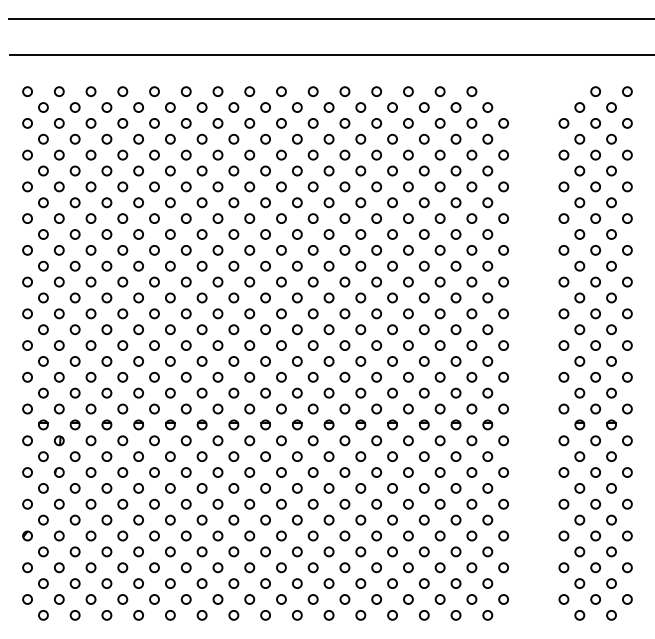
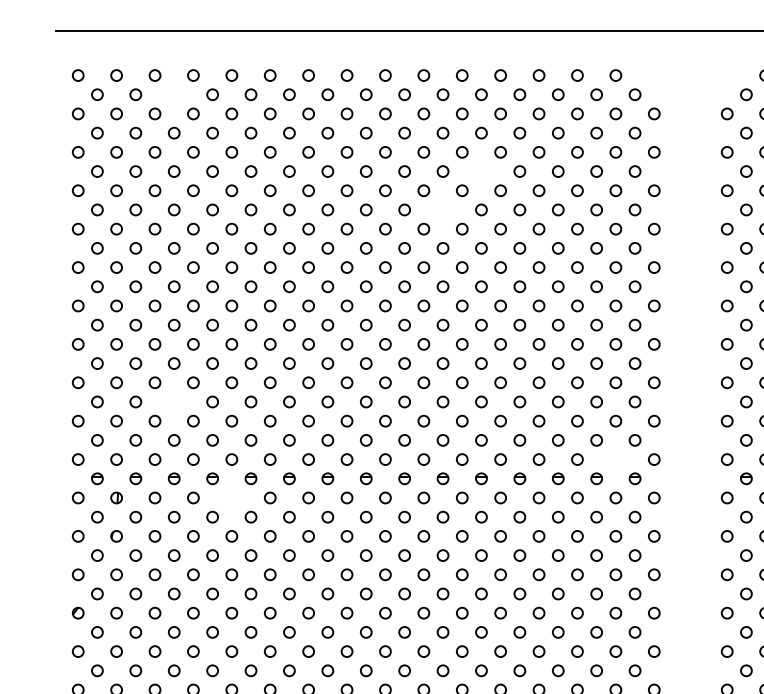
circle: (106, 107) -> (173, 94), removed
circle: (360, 170) -> (481, 170), removed
circle: (328, 202) -> (442, 209), removed
circle: (106, 361) -> (173, 402), removed
circle: (471, 408) -> (615, 458), removed
circle: (154, 440) -> (231, 497), removed

